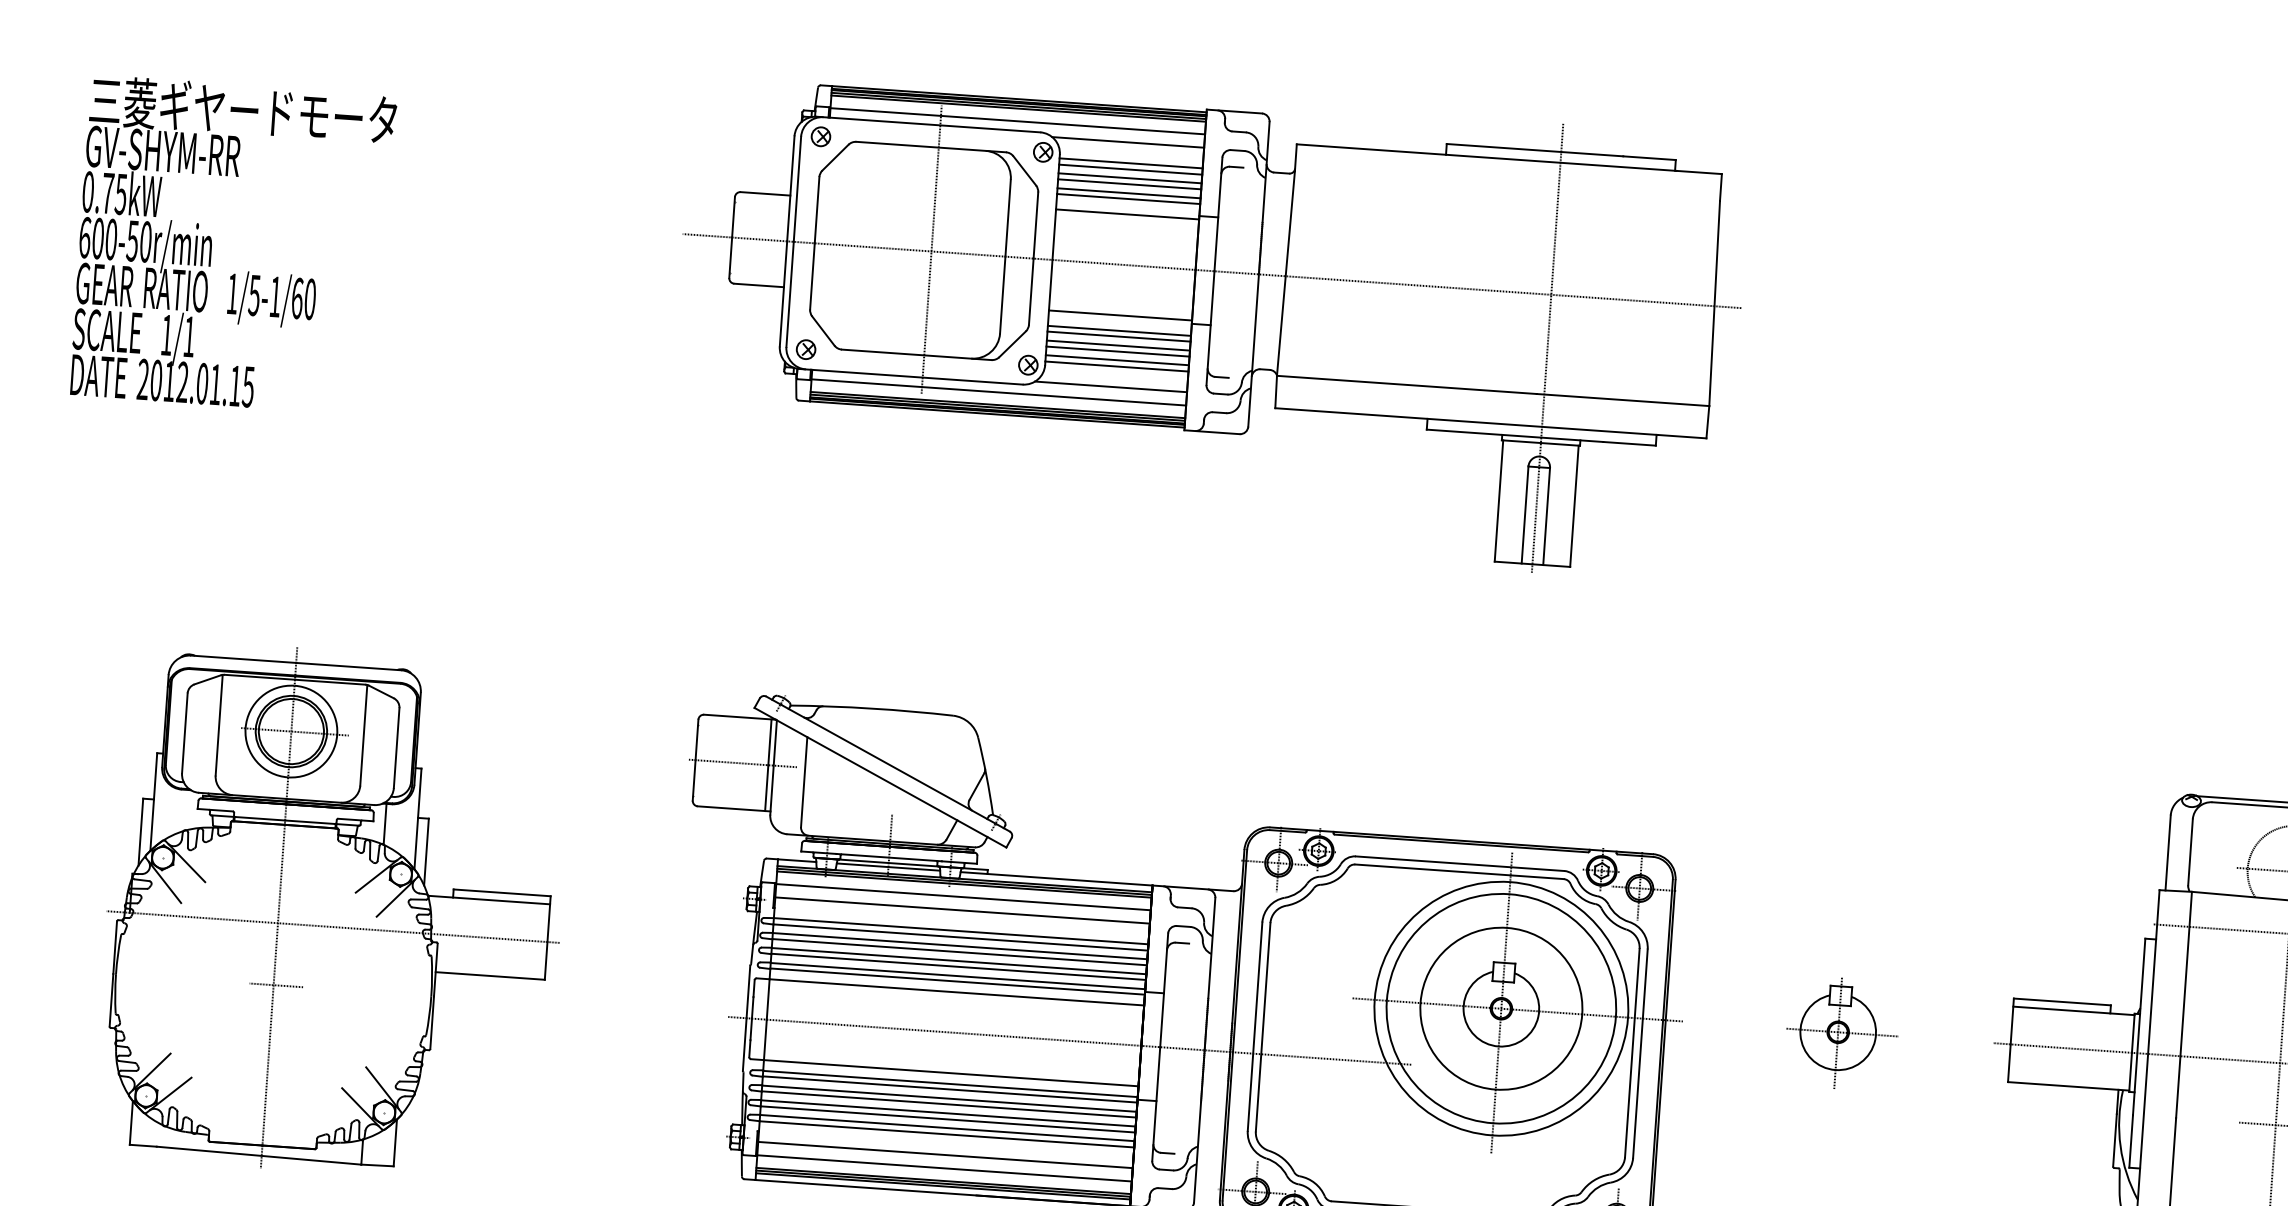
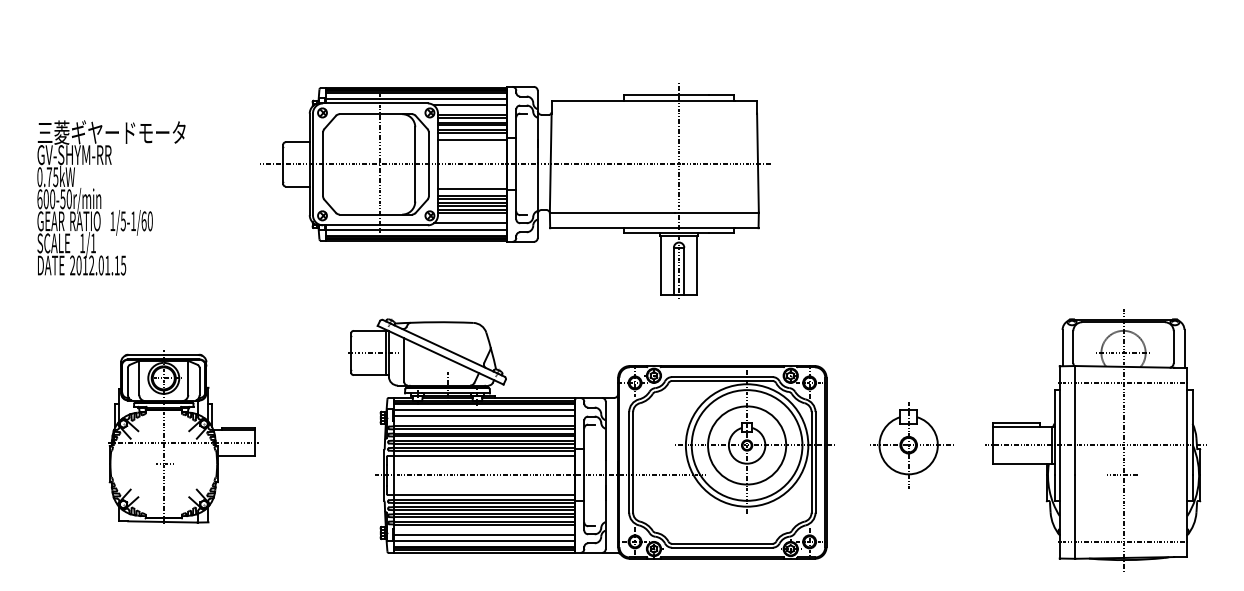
text: (233, 244) -> (111, 197), moved
part: (1209, 325) -> (515, 190), moved
part: (334, 910) -> (182, 437), size x0.7
part: (1841, 1032) -> (911, 445), size x1.6

